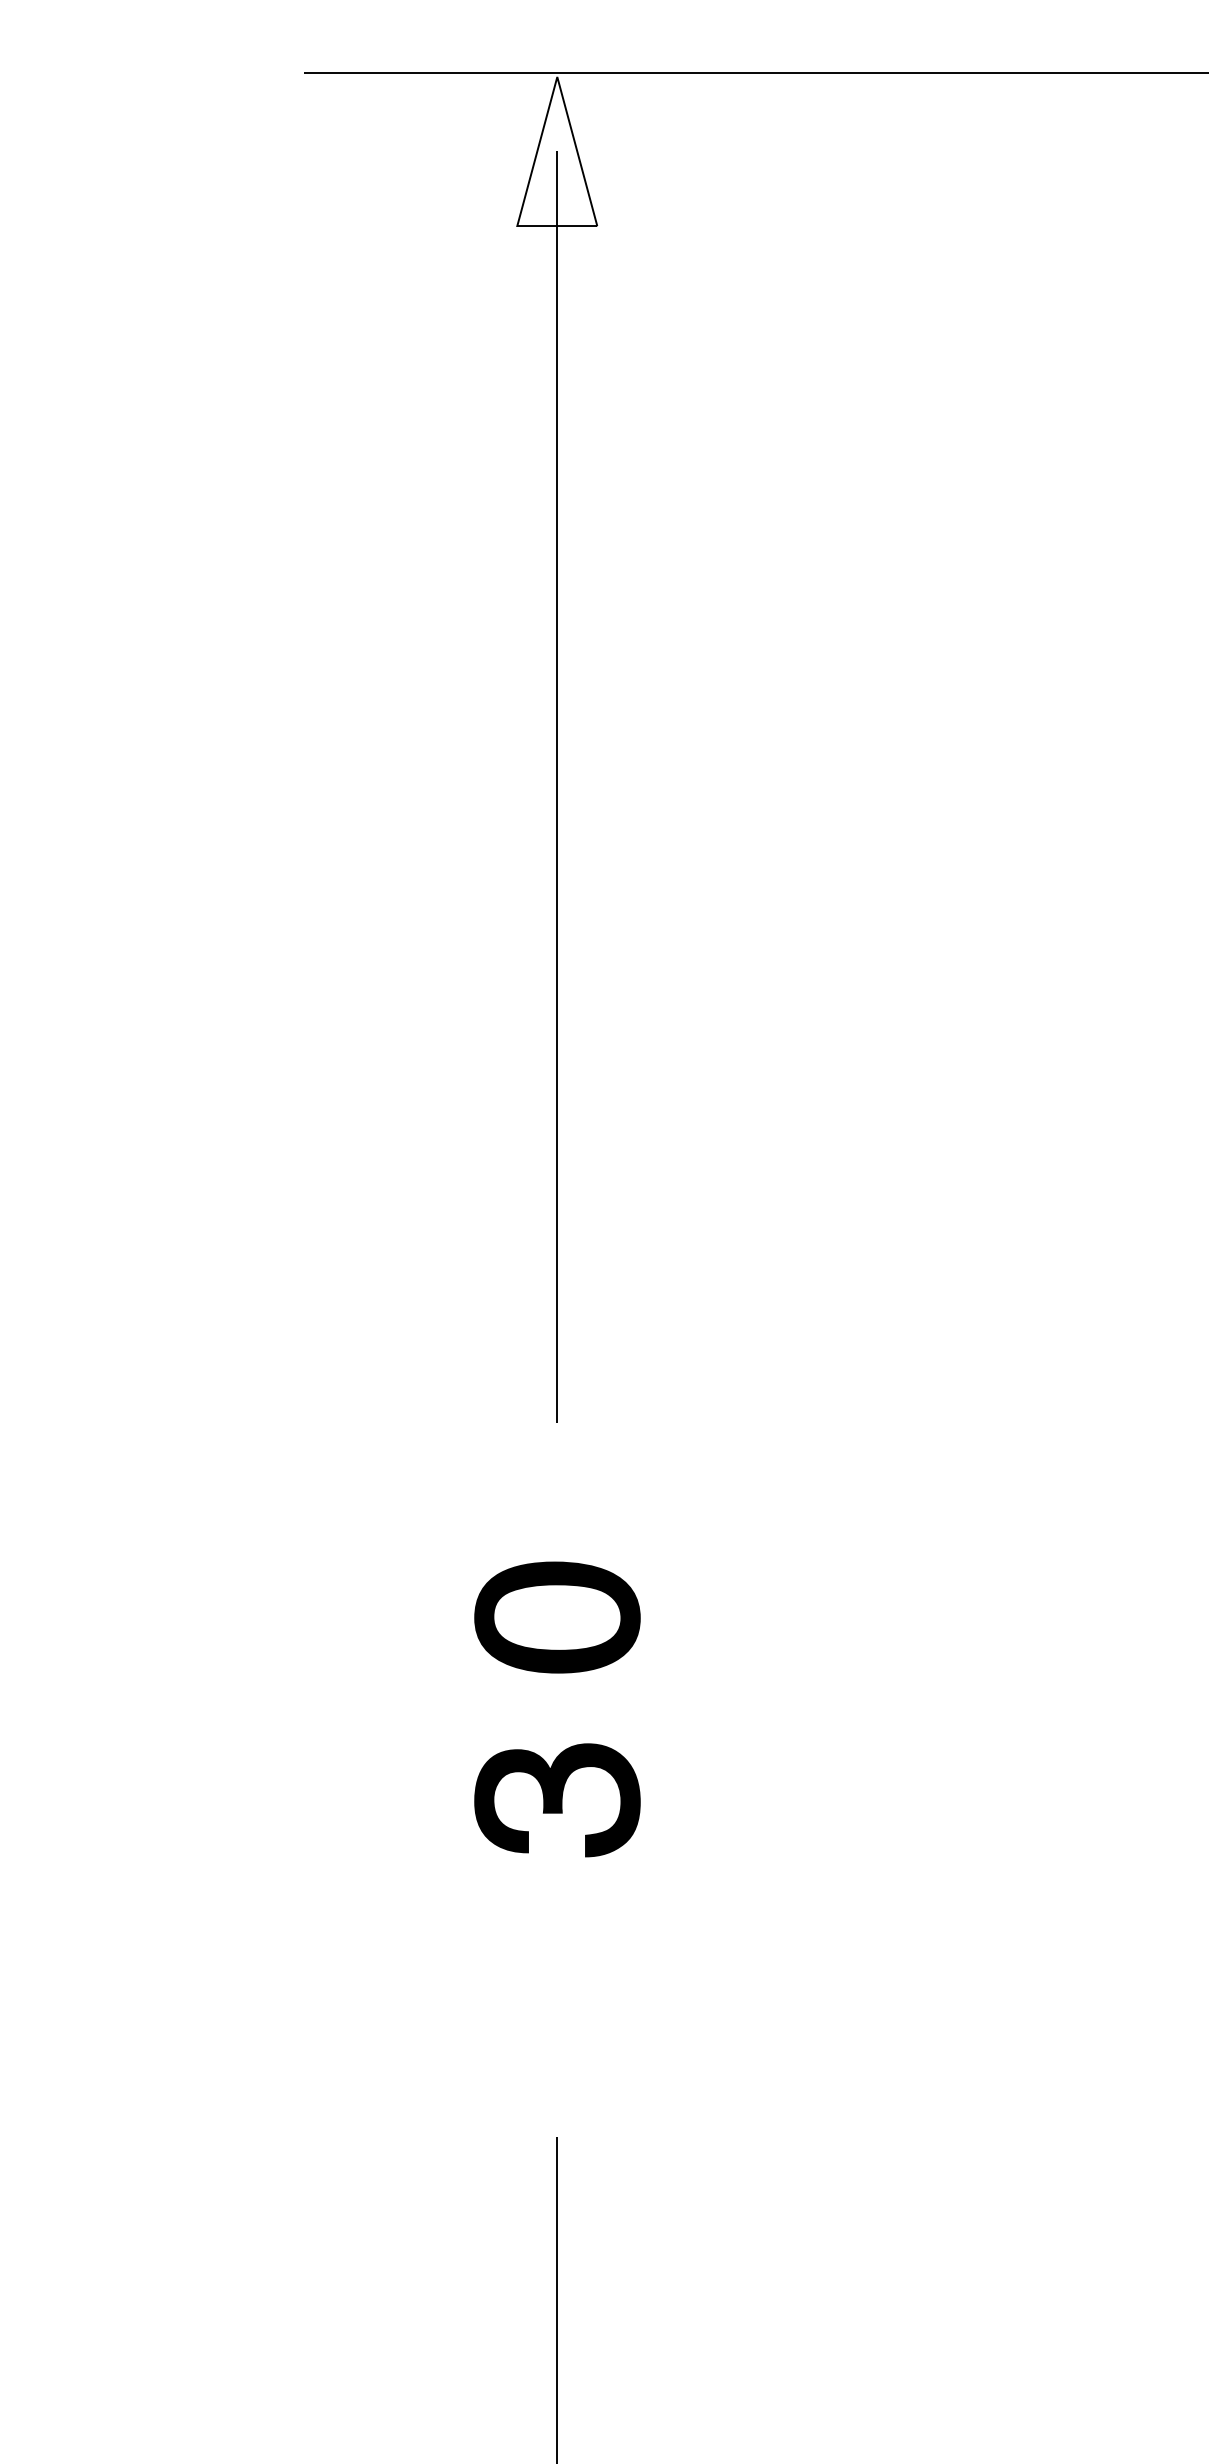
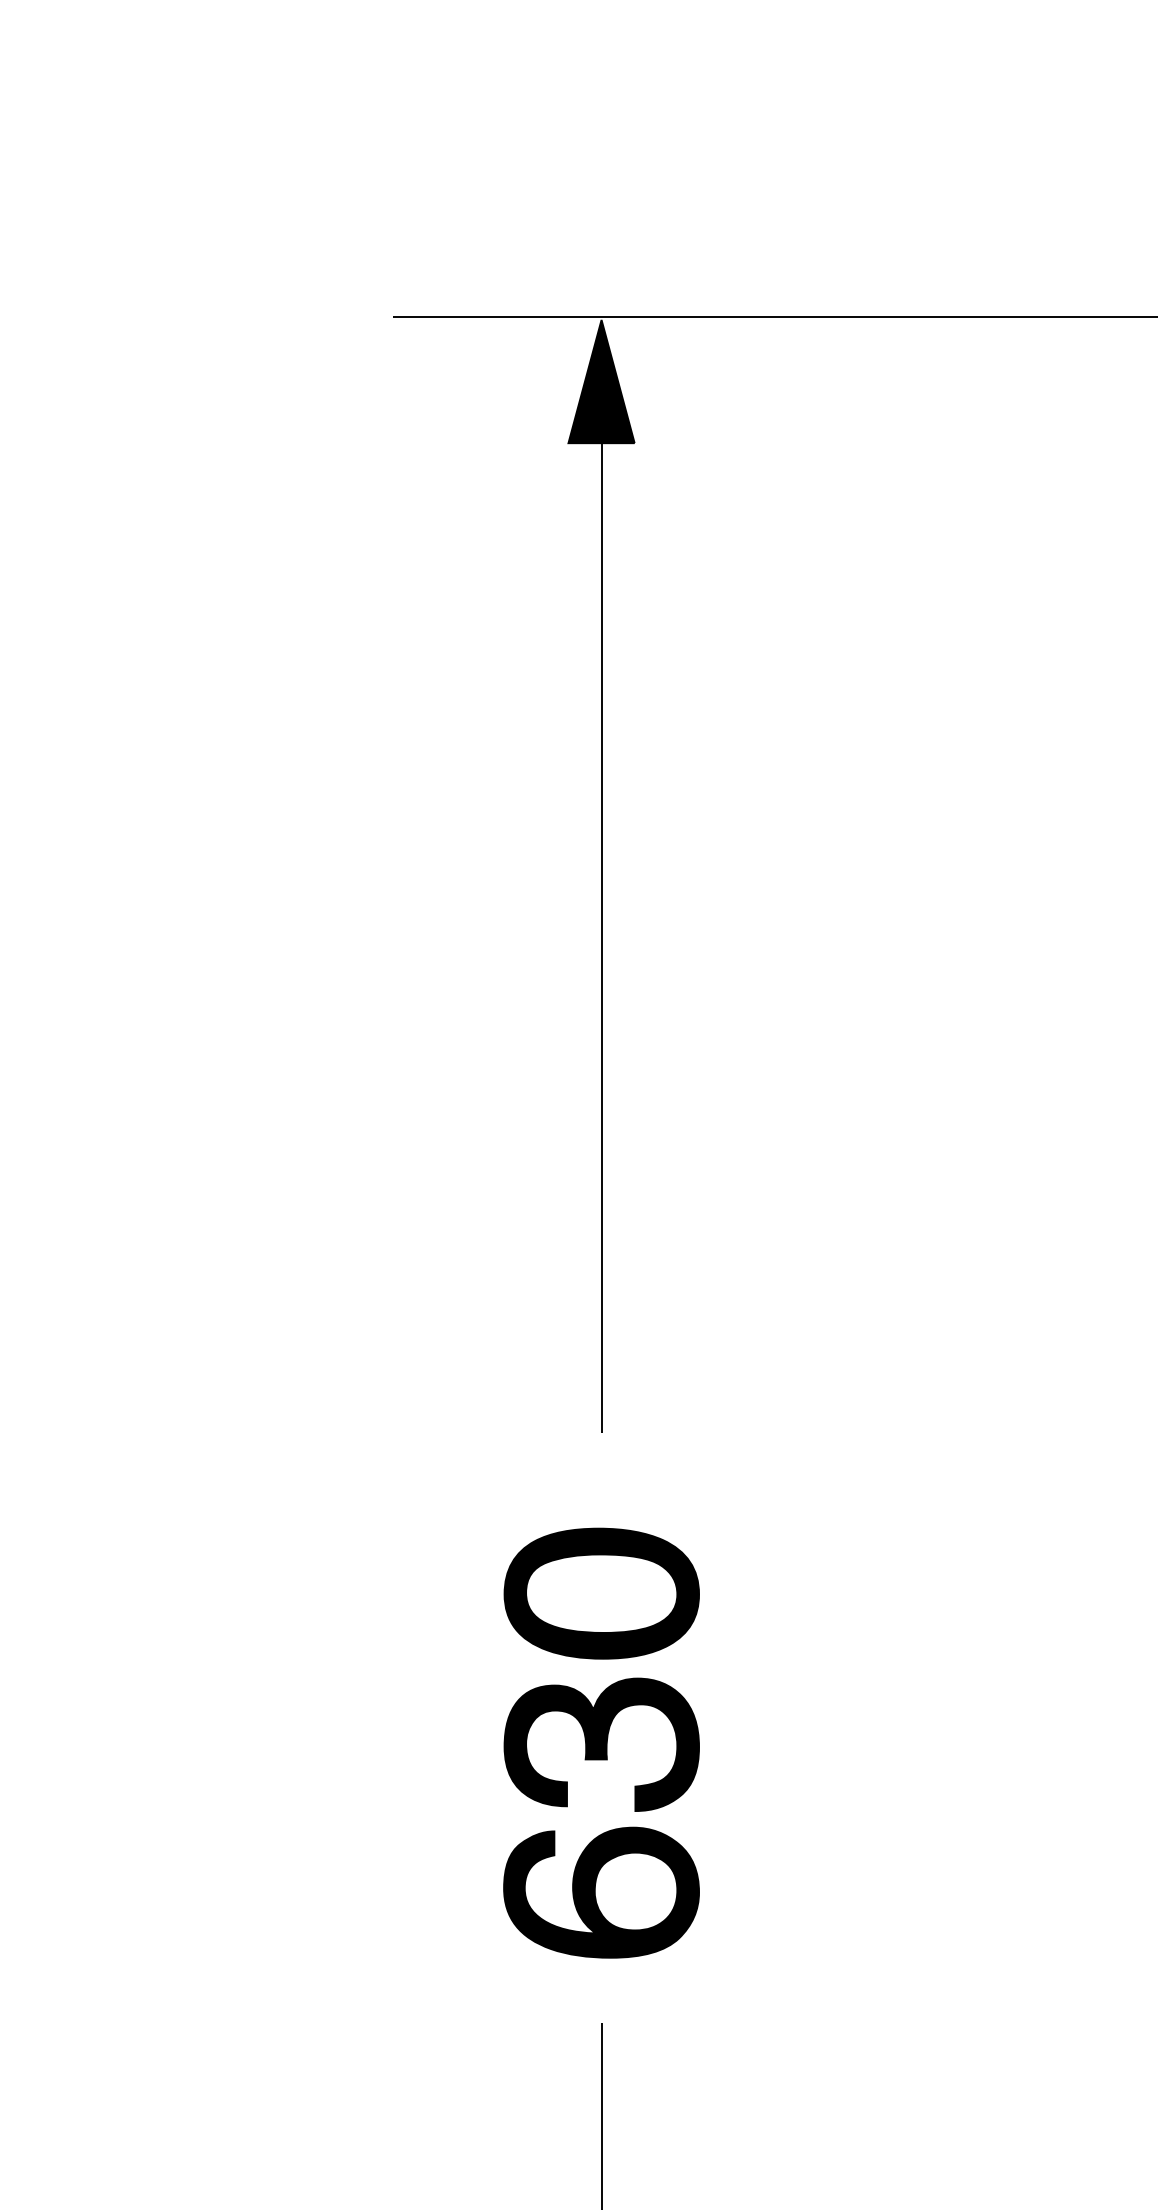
fill: (557, 151) -> (601, 381), added
part: (557, 1617) -> (601, 1593), size x1.43
part: (557, 1800) -> (601, 1744), size x1.43
part: (557, 1979) -> (601, 1892), added

